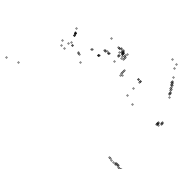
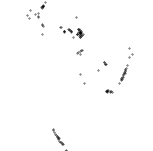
part: (109, 54) -> (71, 32), size x0.7
part: (136, 83) -> (102, 65), moved
part: (159, 123) -> (108, 91), moved

